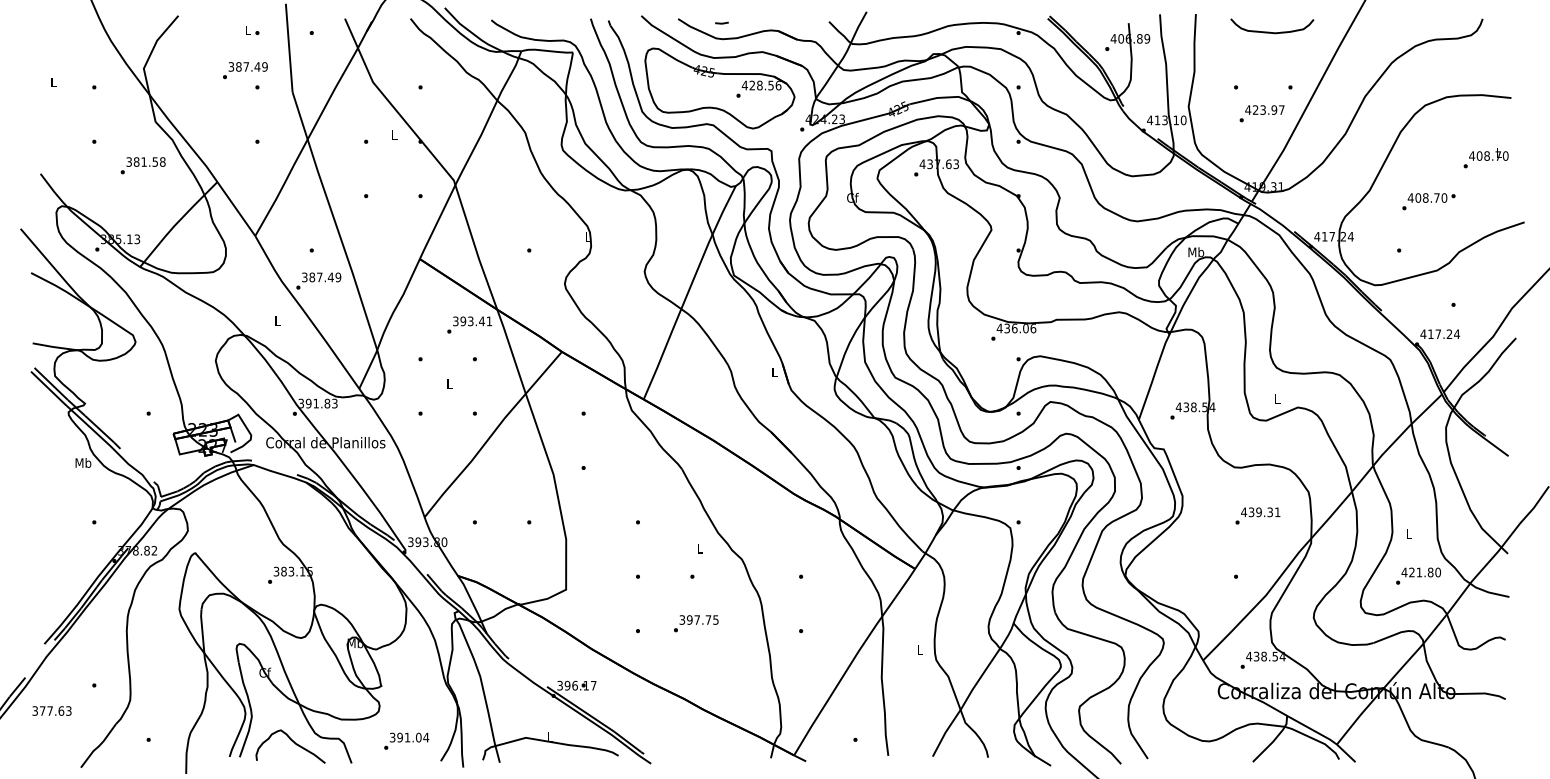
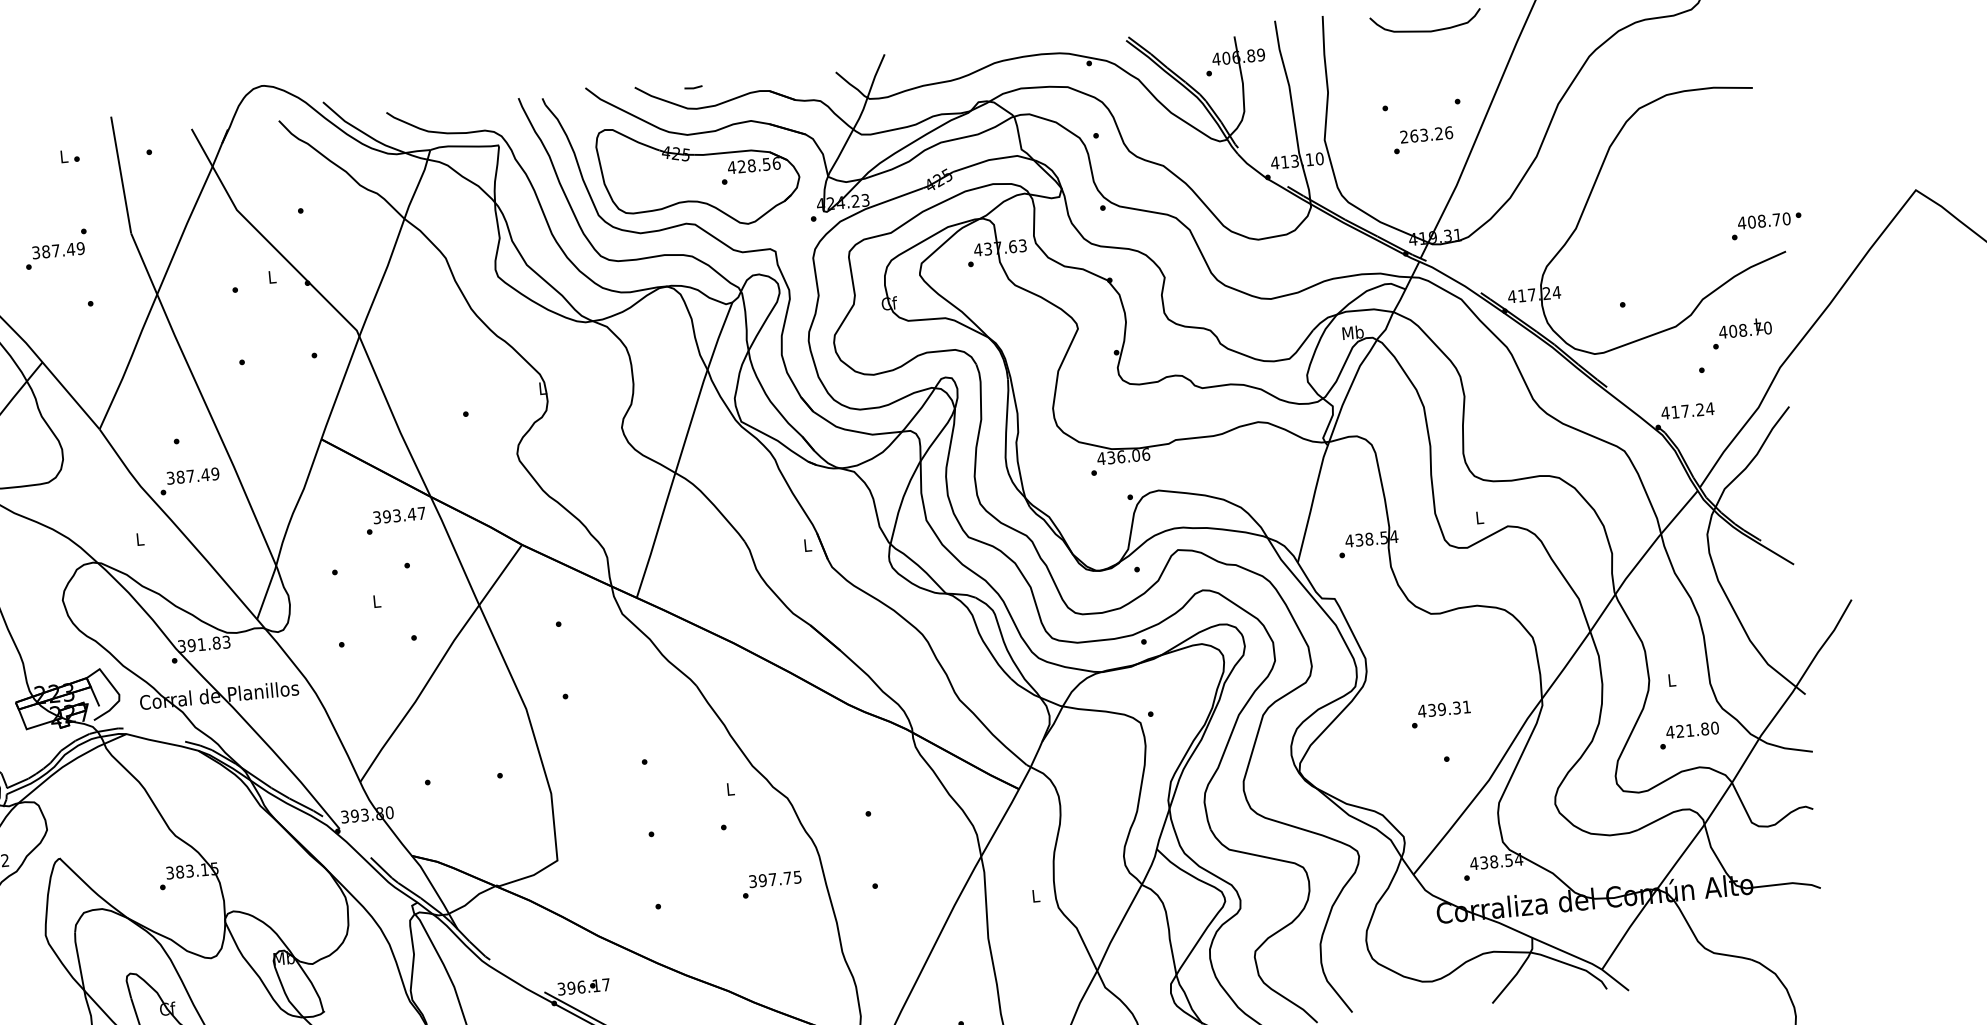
text: (245, 70) -> (55, 255), moved
text: (1264, 109) -> (1425, 134), 423.97 -> 263.26
text: (1485, 158) -> (1741, 333), moved
text: (1428, 201) -> (1765, 225), moved
text: (489, 321) -> (421, 513), 393.41 -> 393.47
text: (1257, 515) -> (1440, 713), moved
text: (696, 623) -> (772, 884), moved

